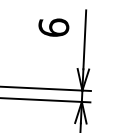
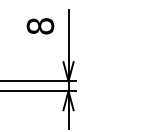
text: (53, 27) -> (40, 26), 6 -> 8

